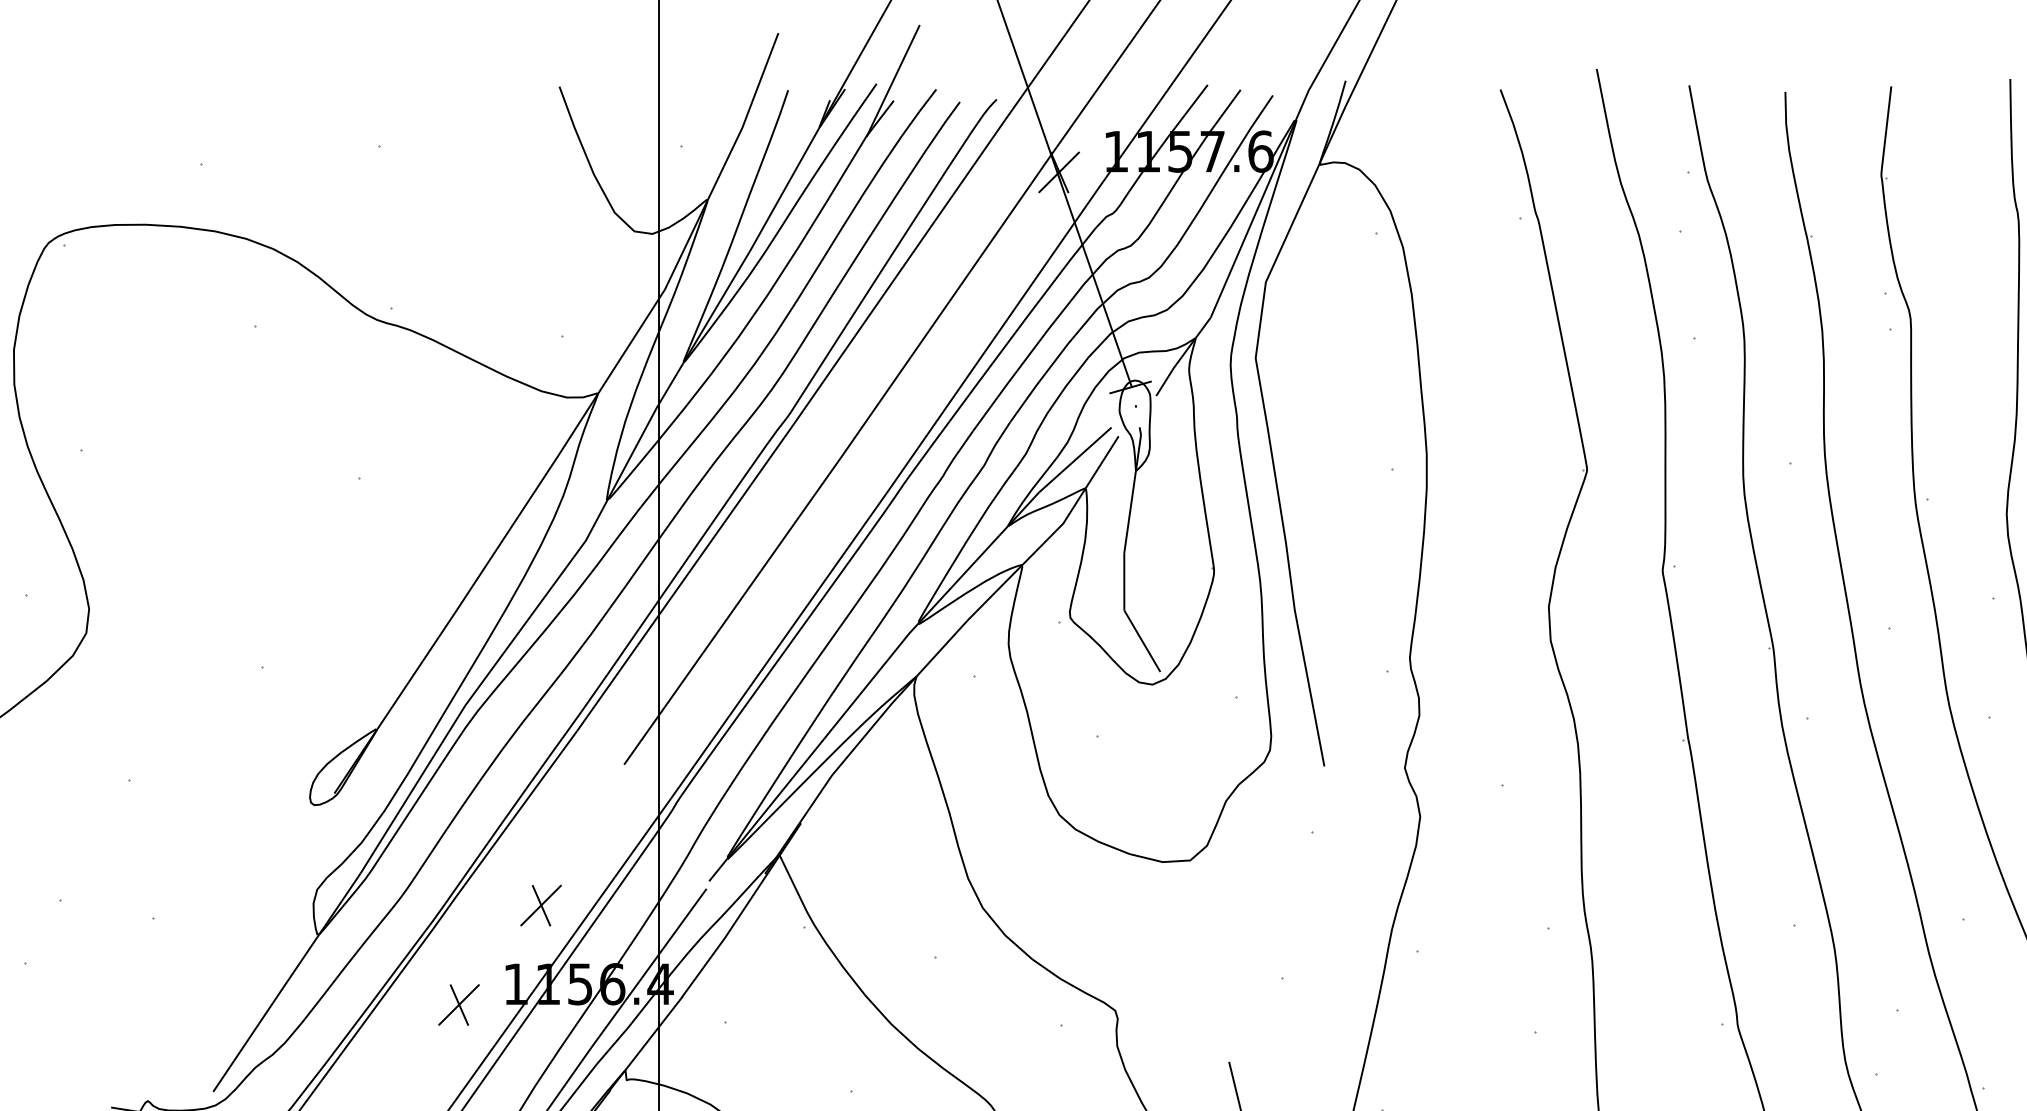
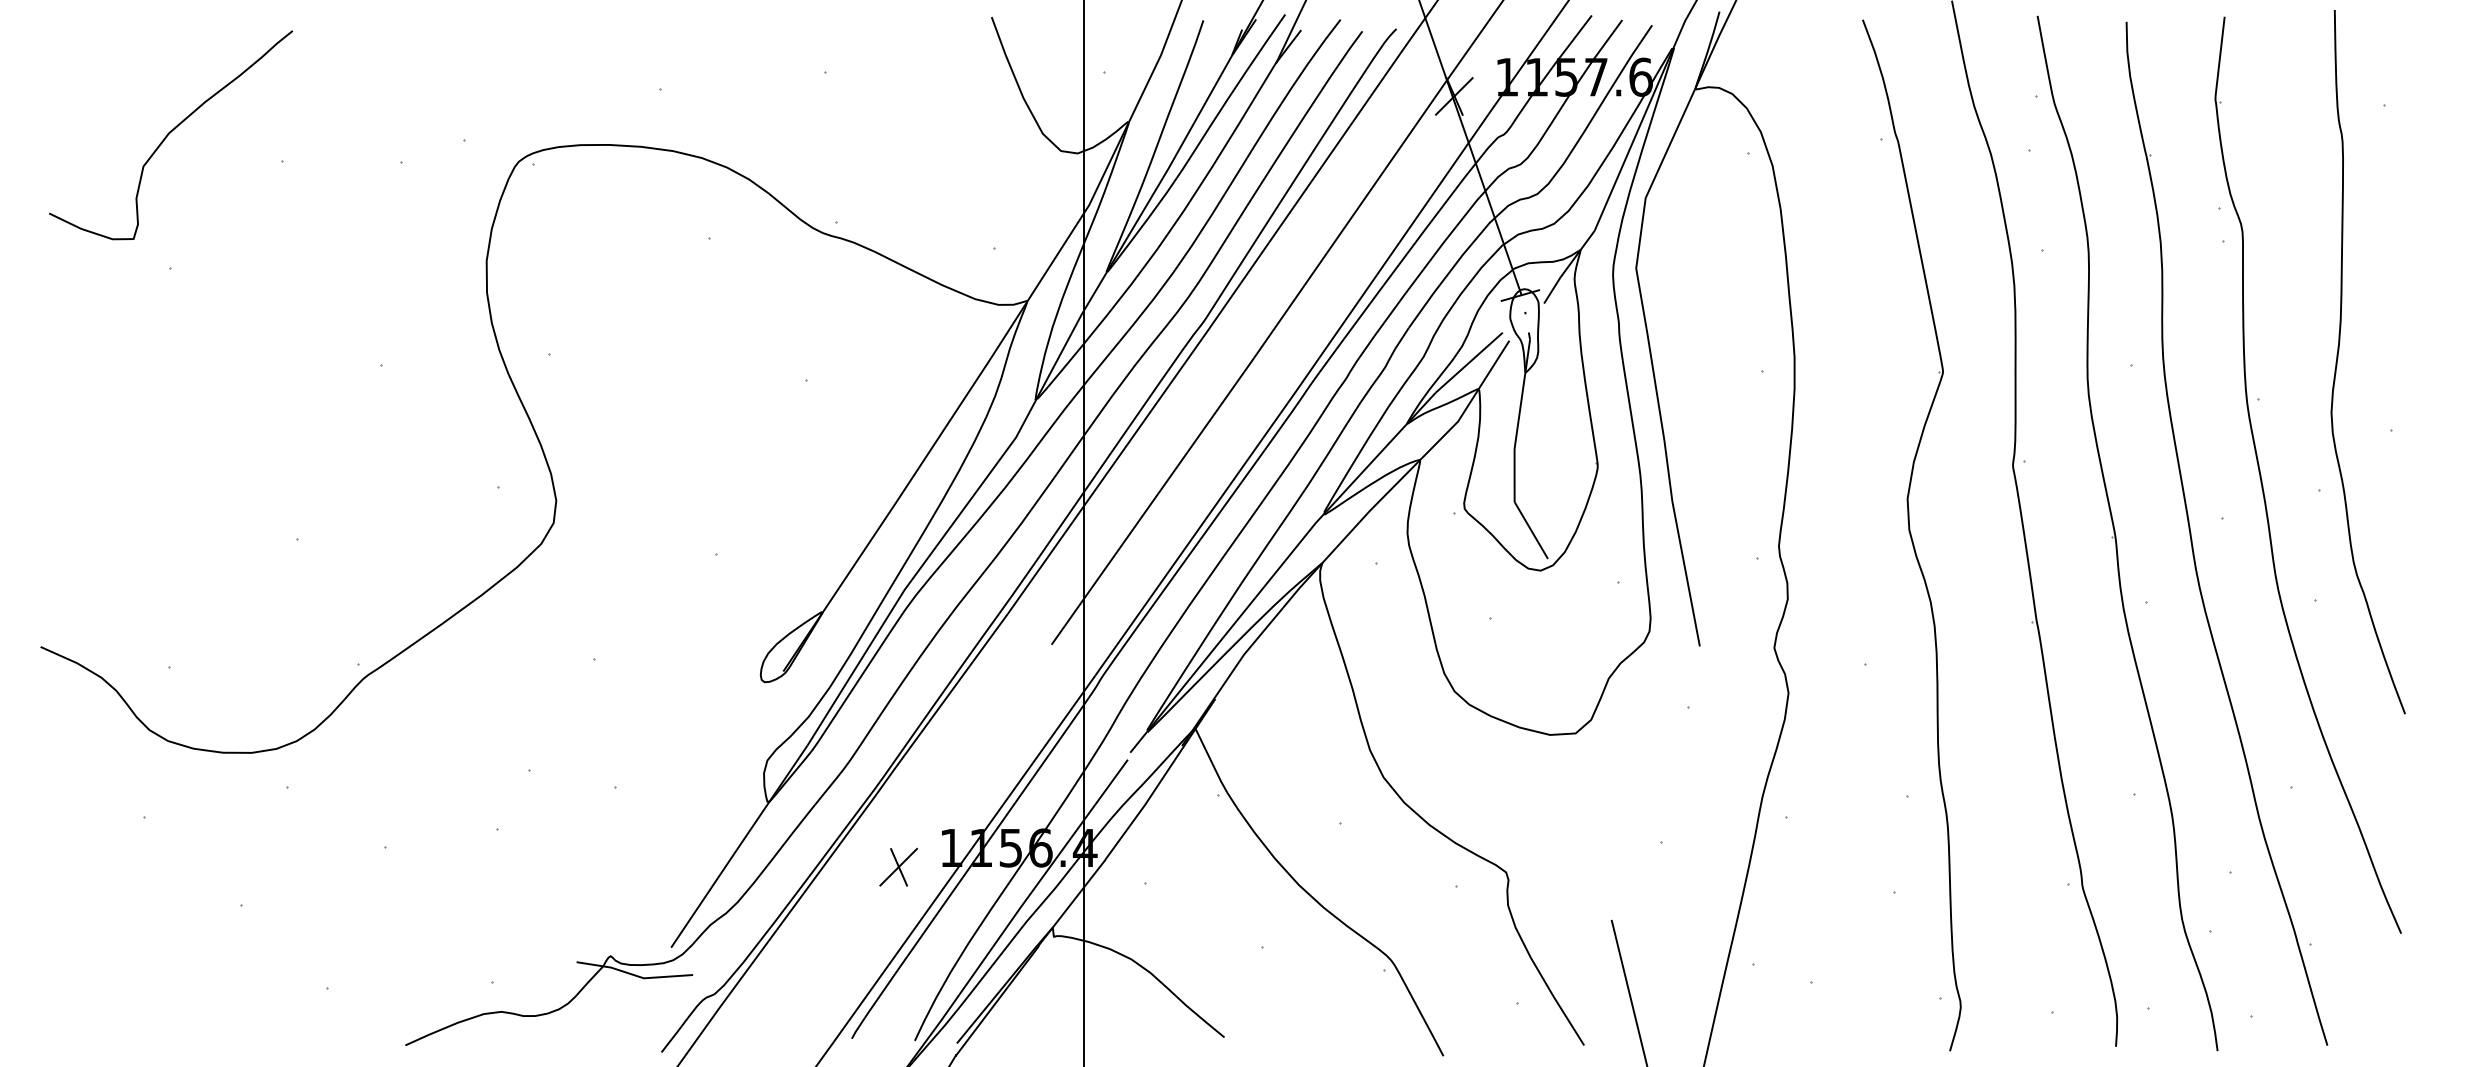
part: (540, 905) -> (974, 775), removed

